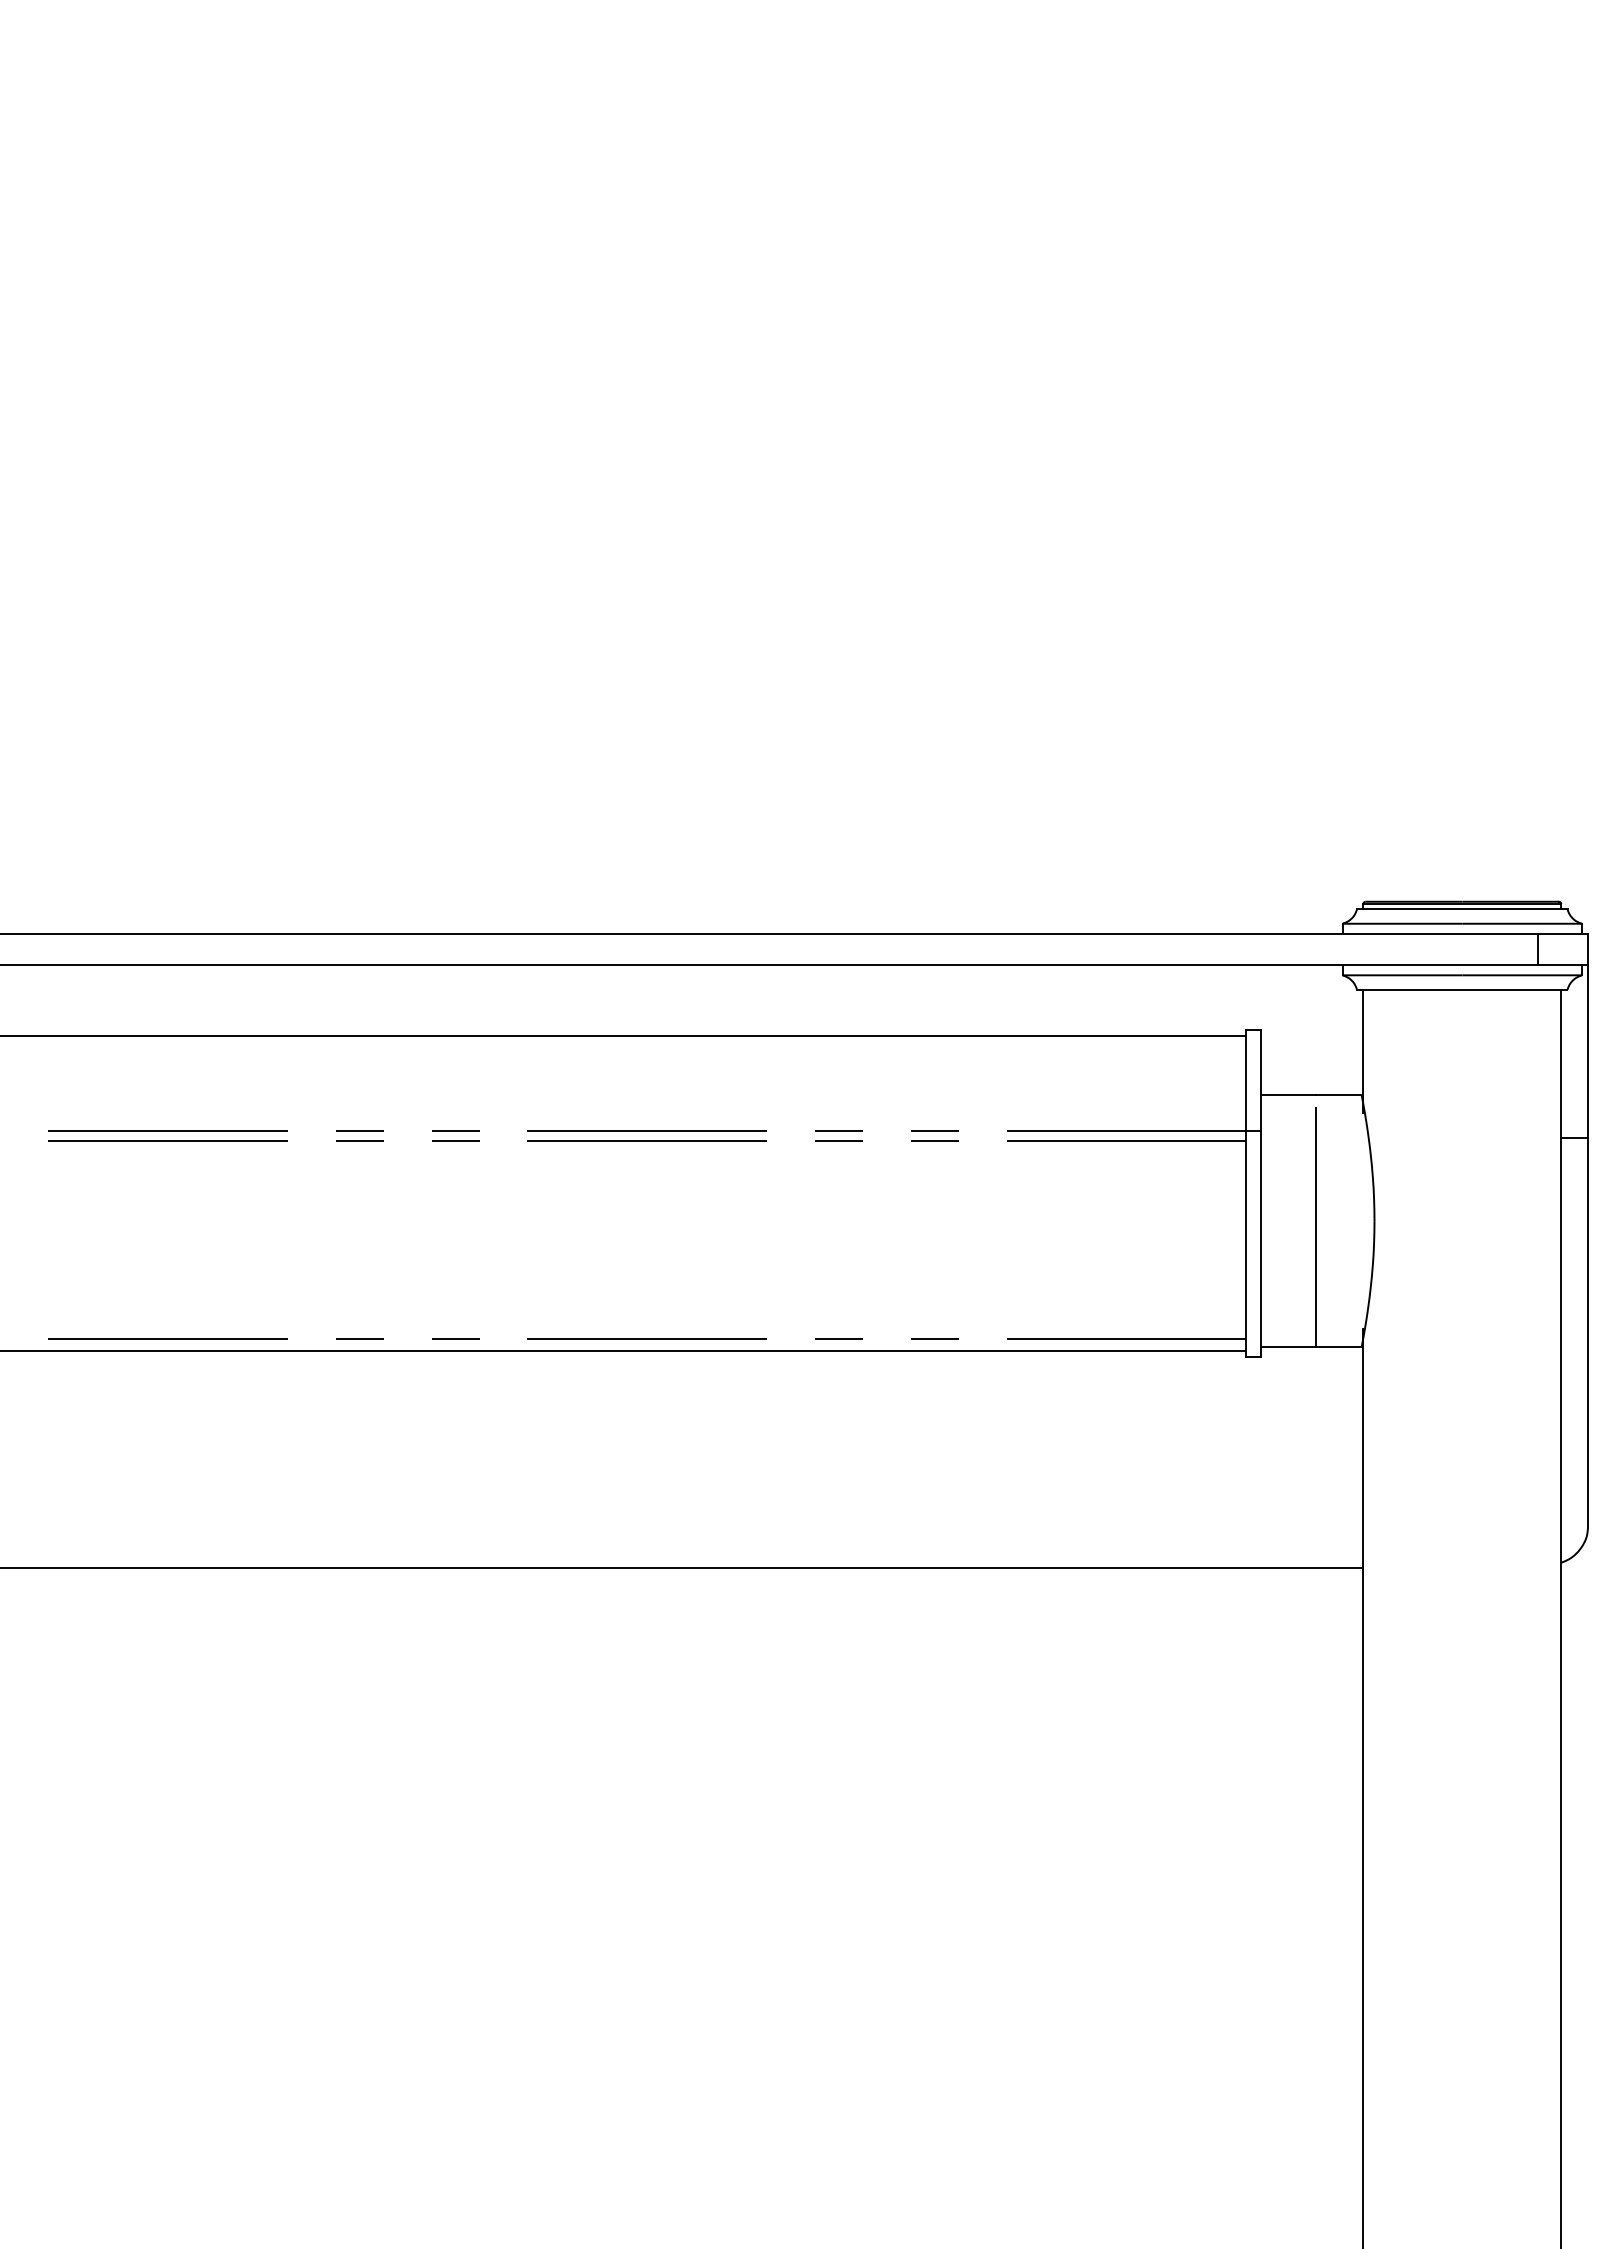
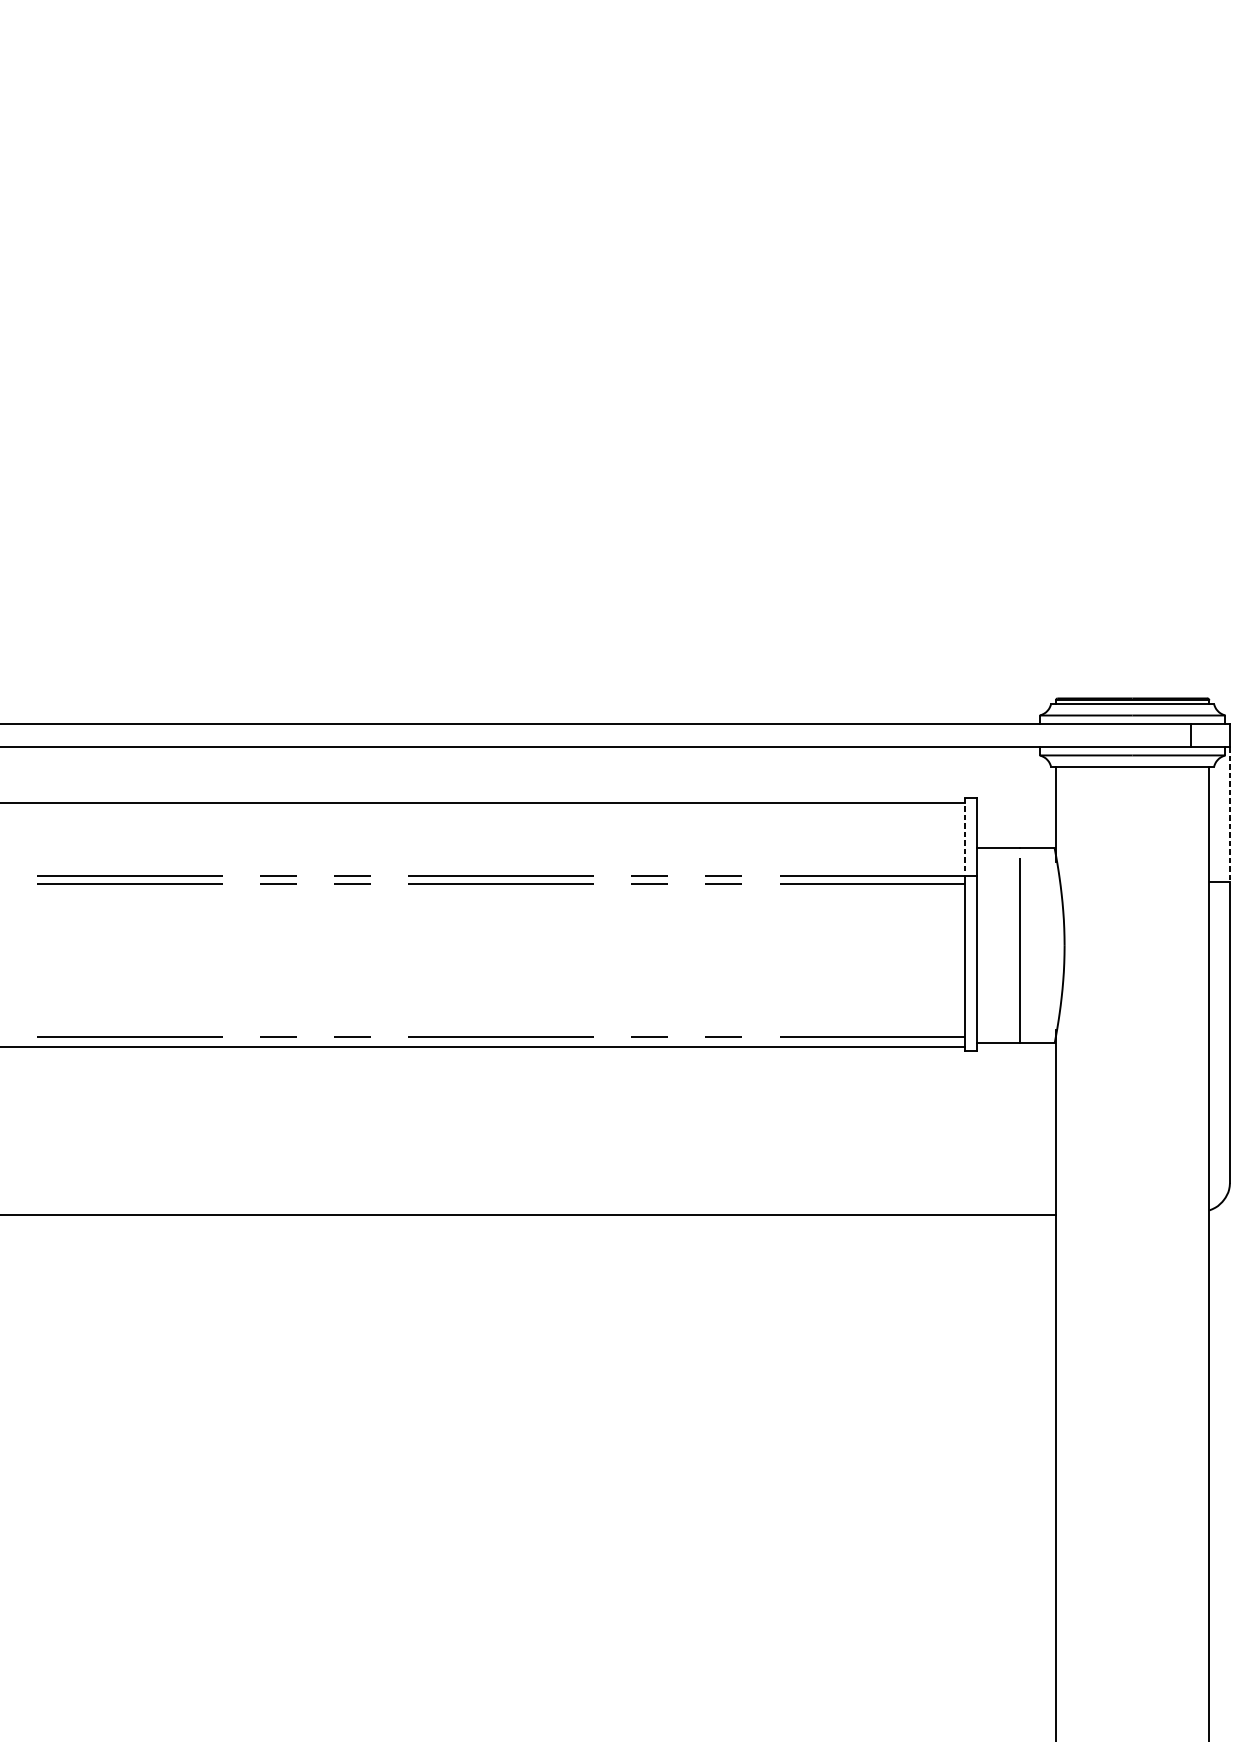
line: (1588, 1051) -> (1230, 814), solid -> dashed
line: (1246, 1080) -> (965, 836), solid -> dashed

